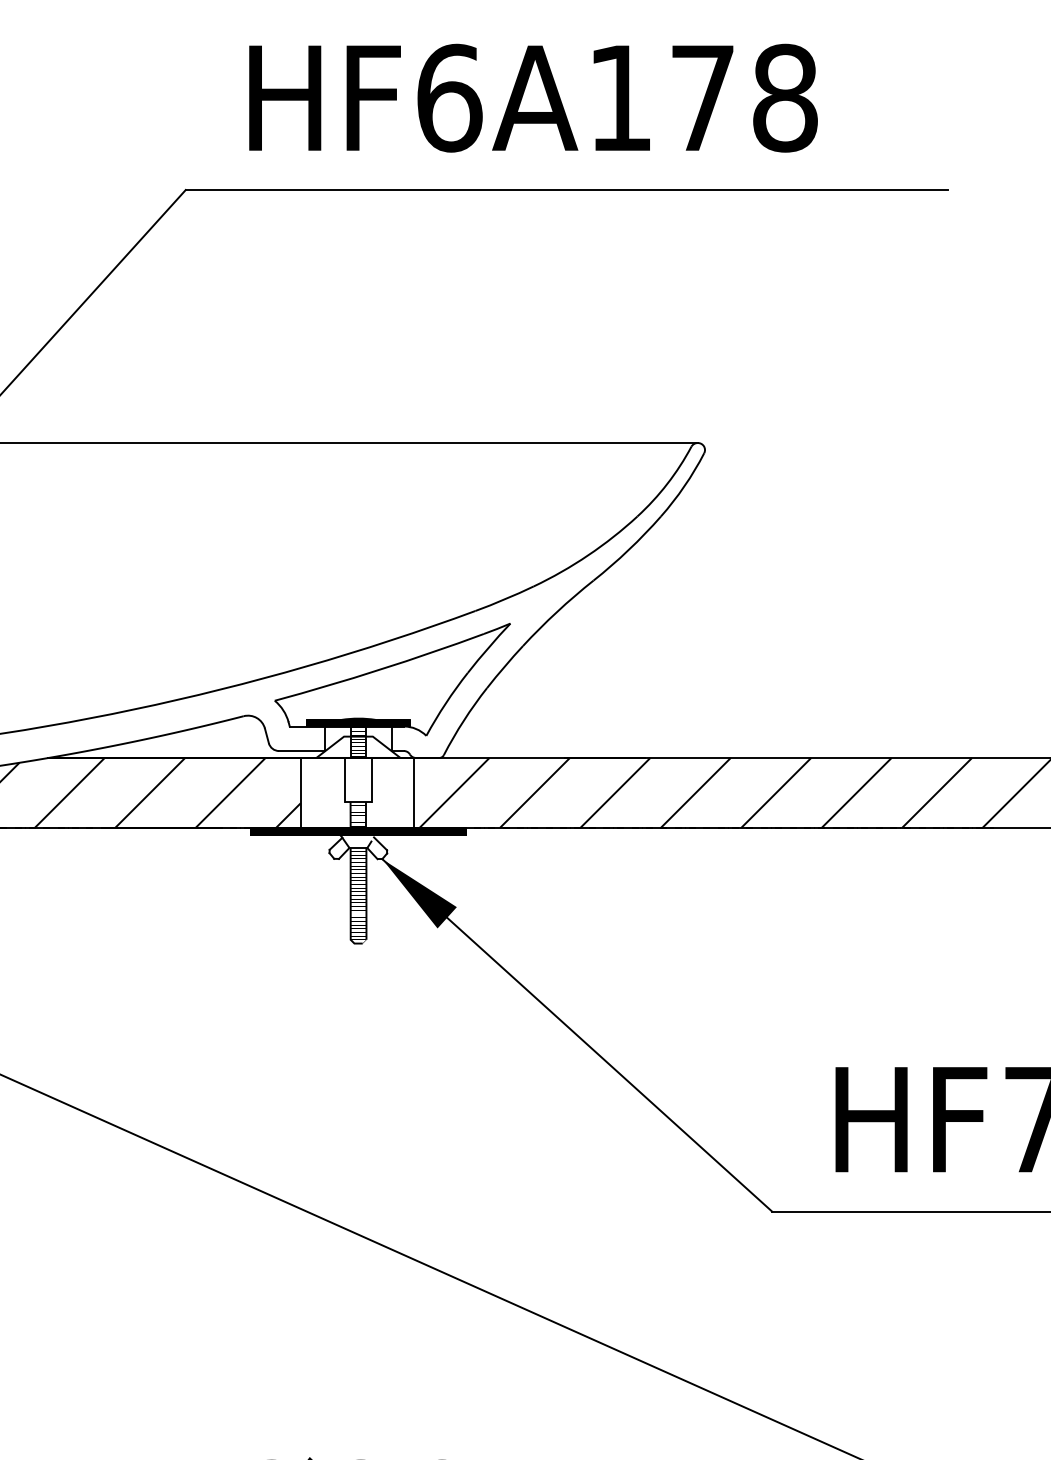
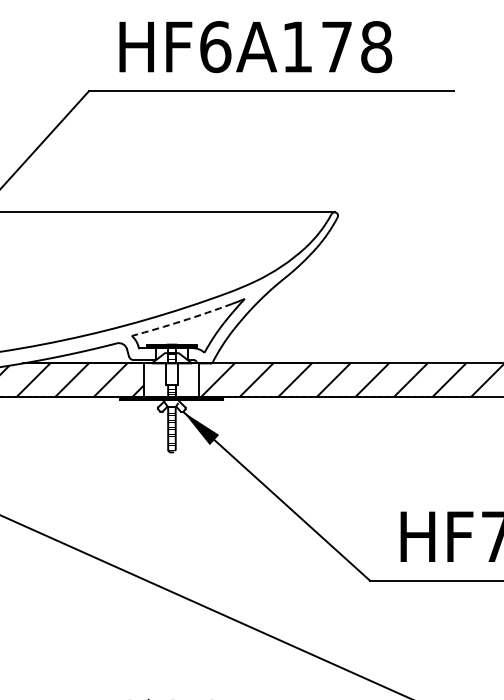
arc: (380, 670) -> (182, 321), solid -> dashed

